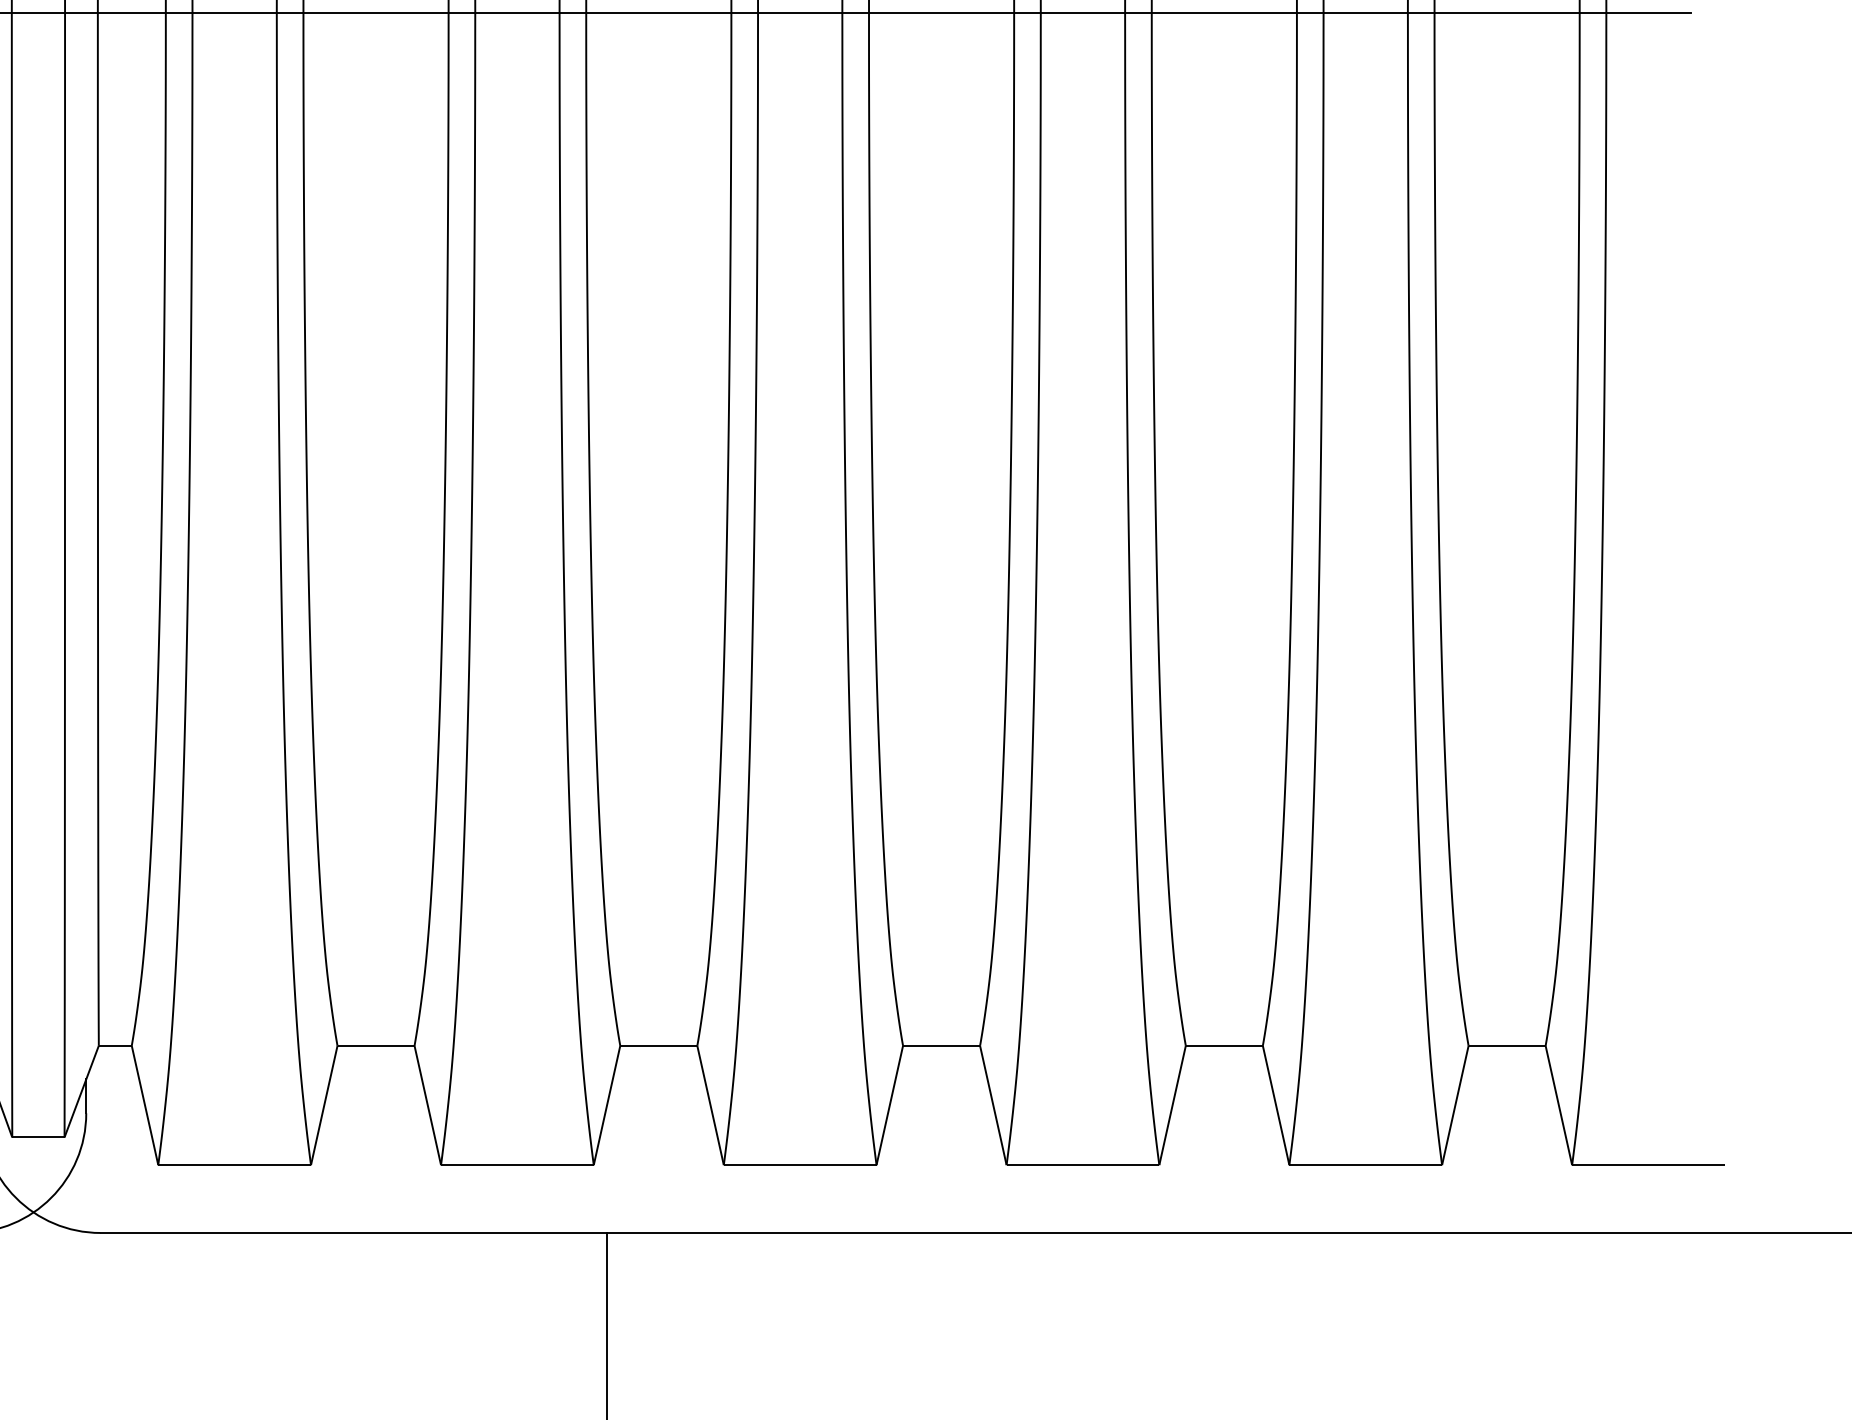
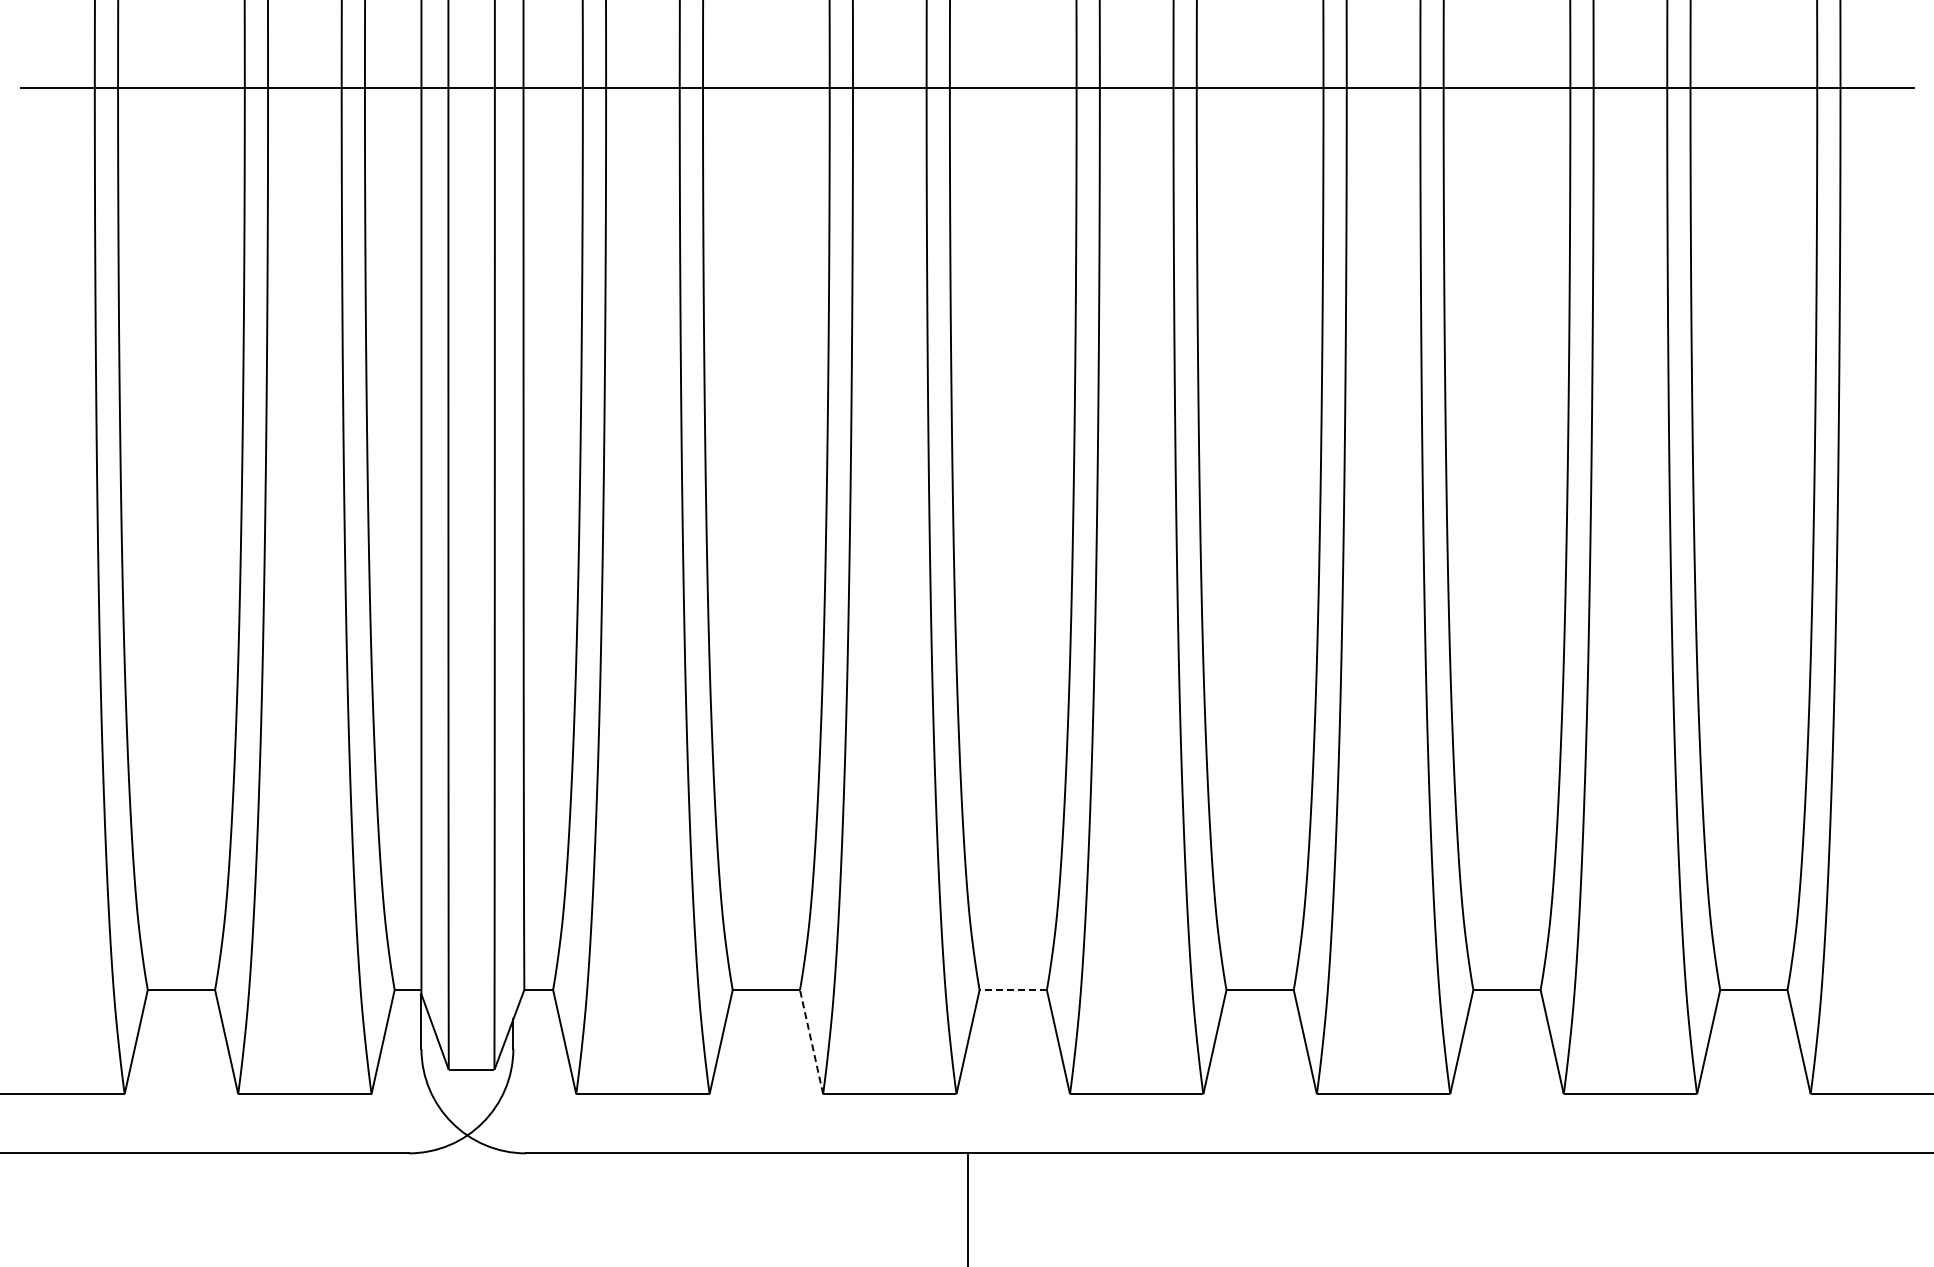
line: (659, 1045) -> (1013, 989), solid -> dashed
line: (427, 1104) -> (811, 1041), solid -> dashed

